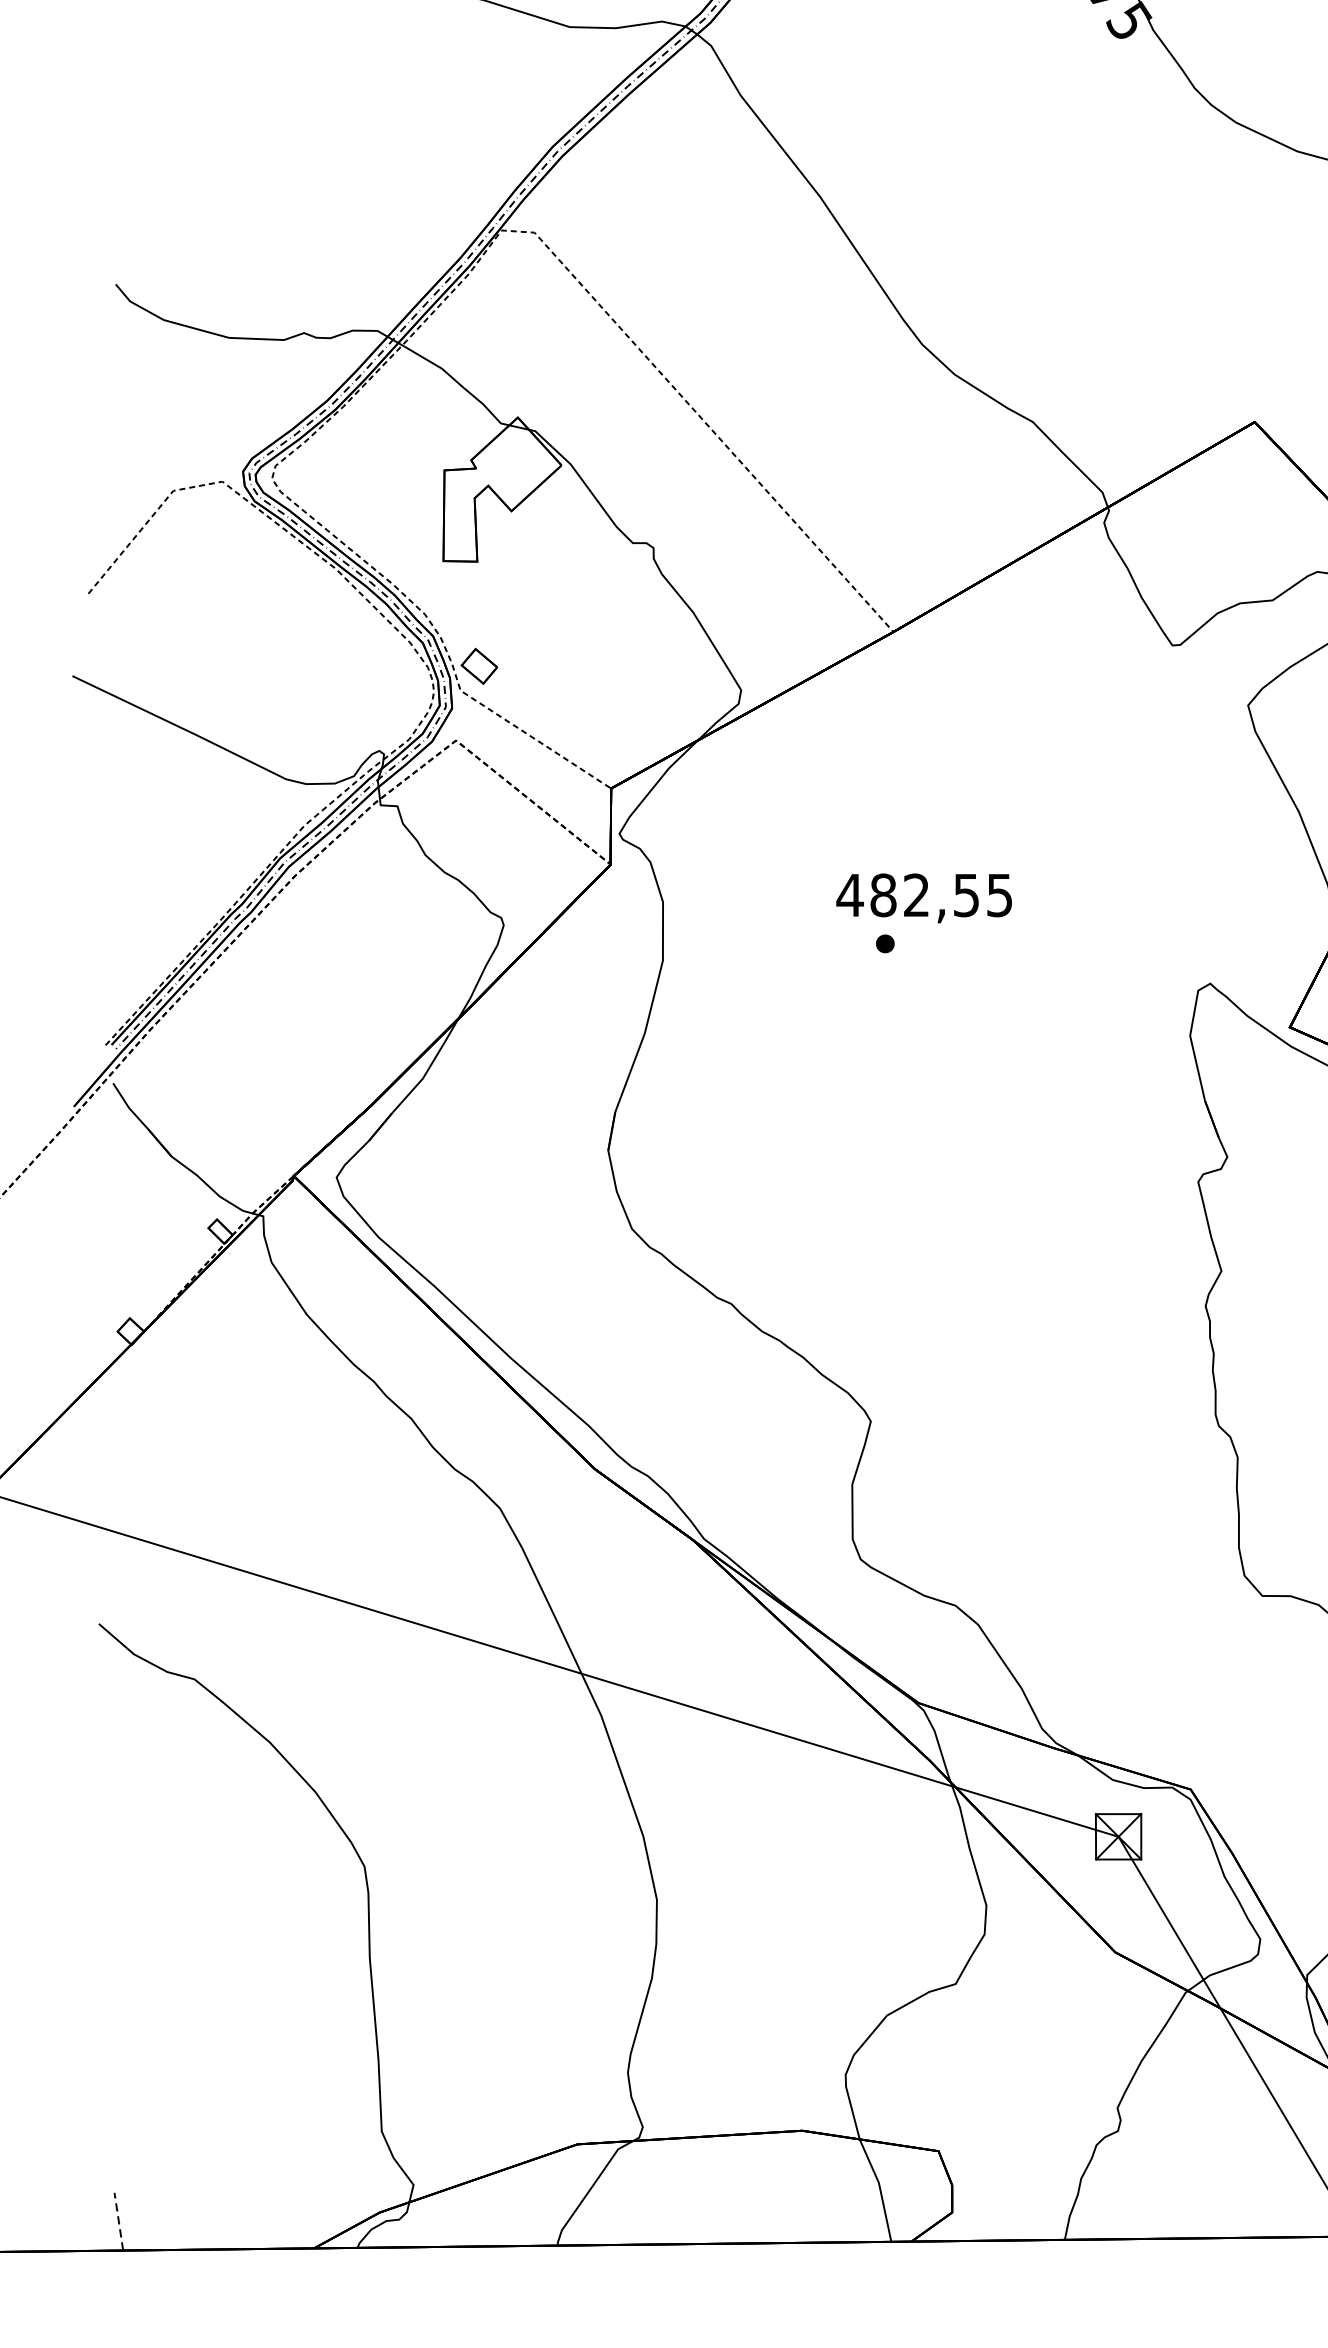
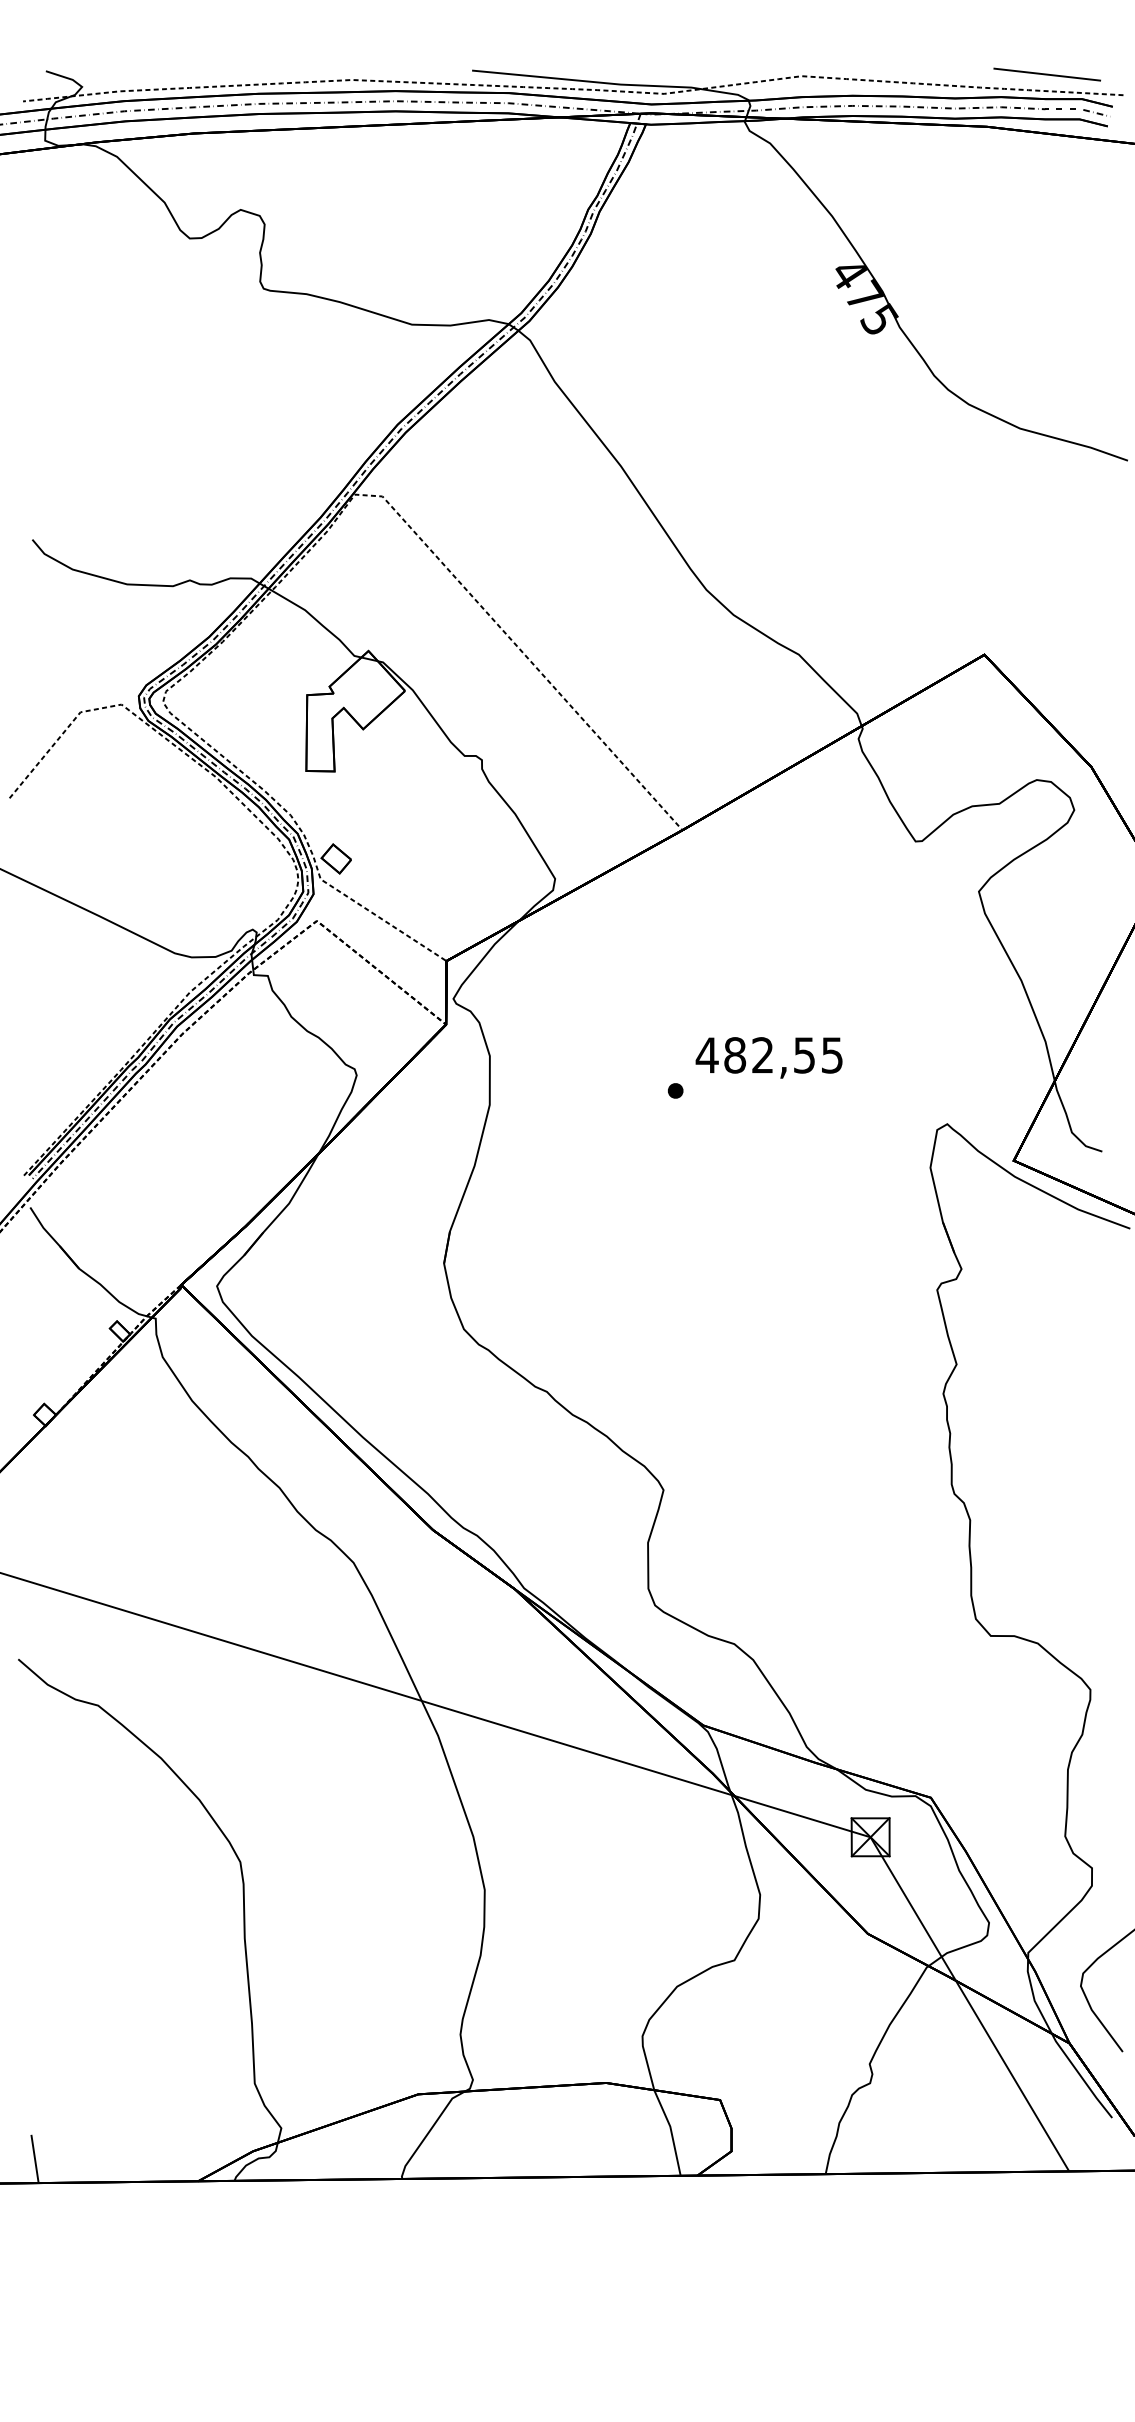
text: (923, 897) -> (768, 1057), moved
line: (118, 2221) -> (34, 2158), dashed -> solid

